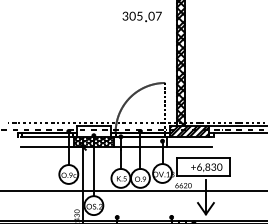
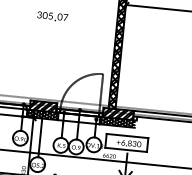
text: (141, 16) -> (52, 16), moved
hatch: (93, 131) -> (43, 106), added
hatch: (189, 141) -> (117, 121), added

